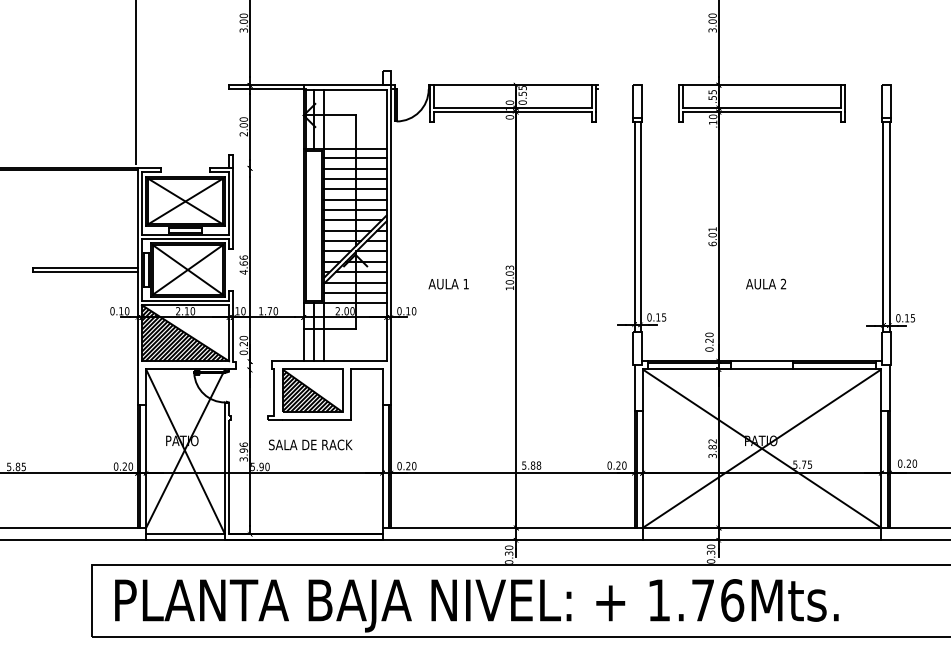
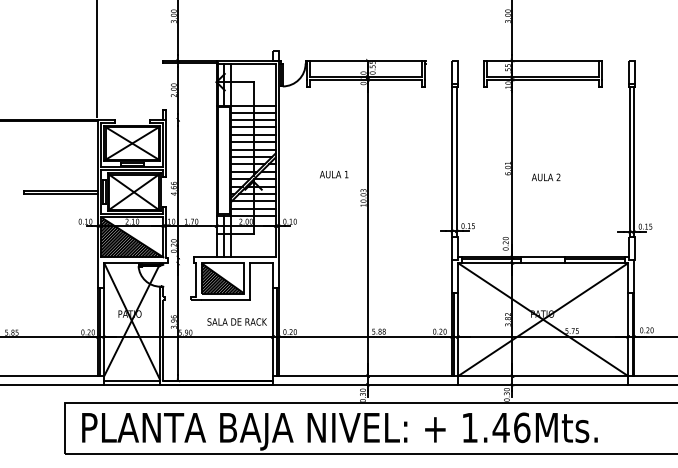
text: (766, 283) -> (546, 176), moved
text: (448, 284) -> (334, 174), moved
text: (310, 444) -> (237, 321), moved
text: (702, 600) -> (500, 427), 1.76Mts. -> 1.46Mts.

